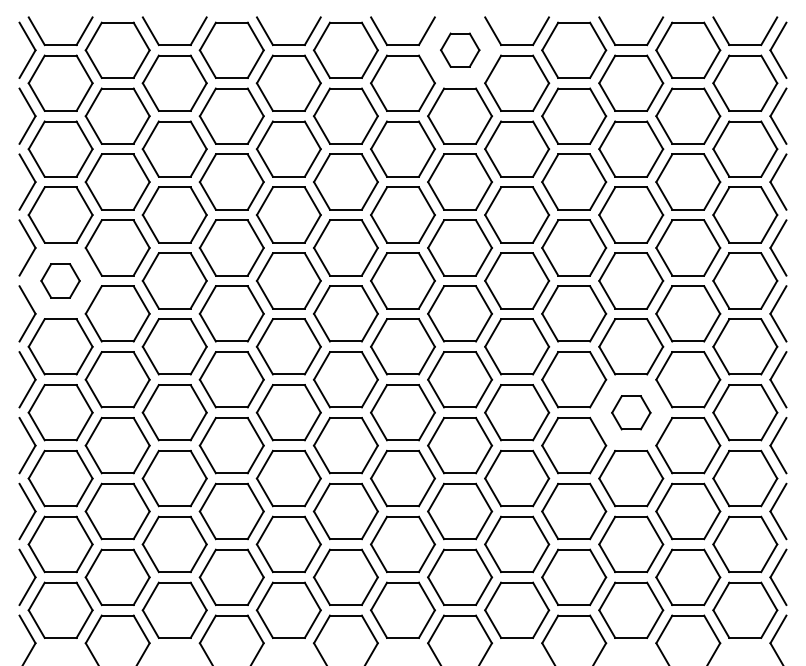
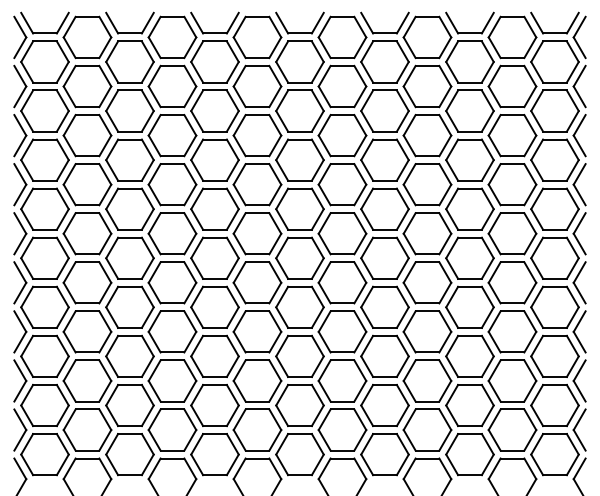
part: (460, 49) -> (342, 36), size x1.67
part: (60, 280) -> (44, 208), size x1.67
part: (631, 412) -> (470, 307), size x1.67

